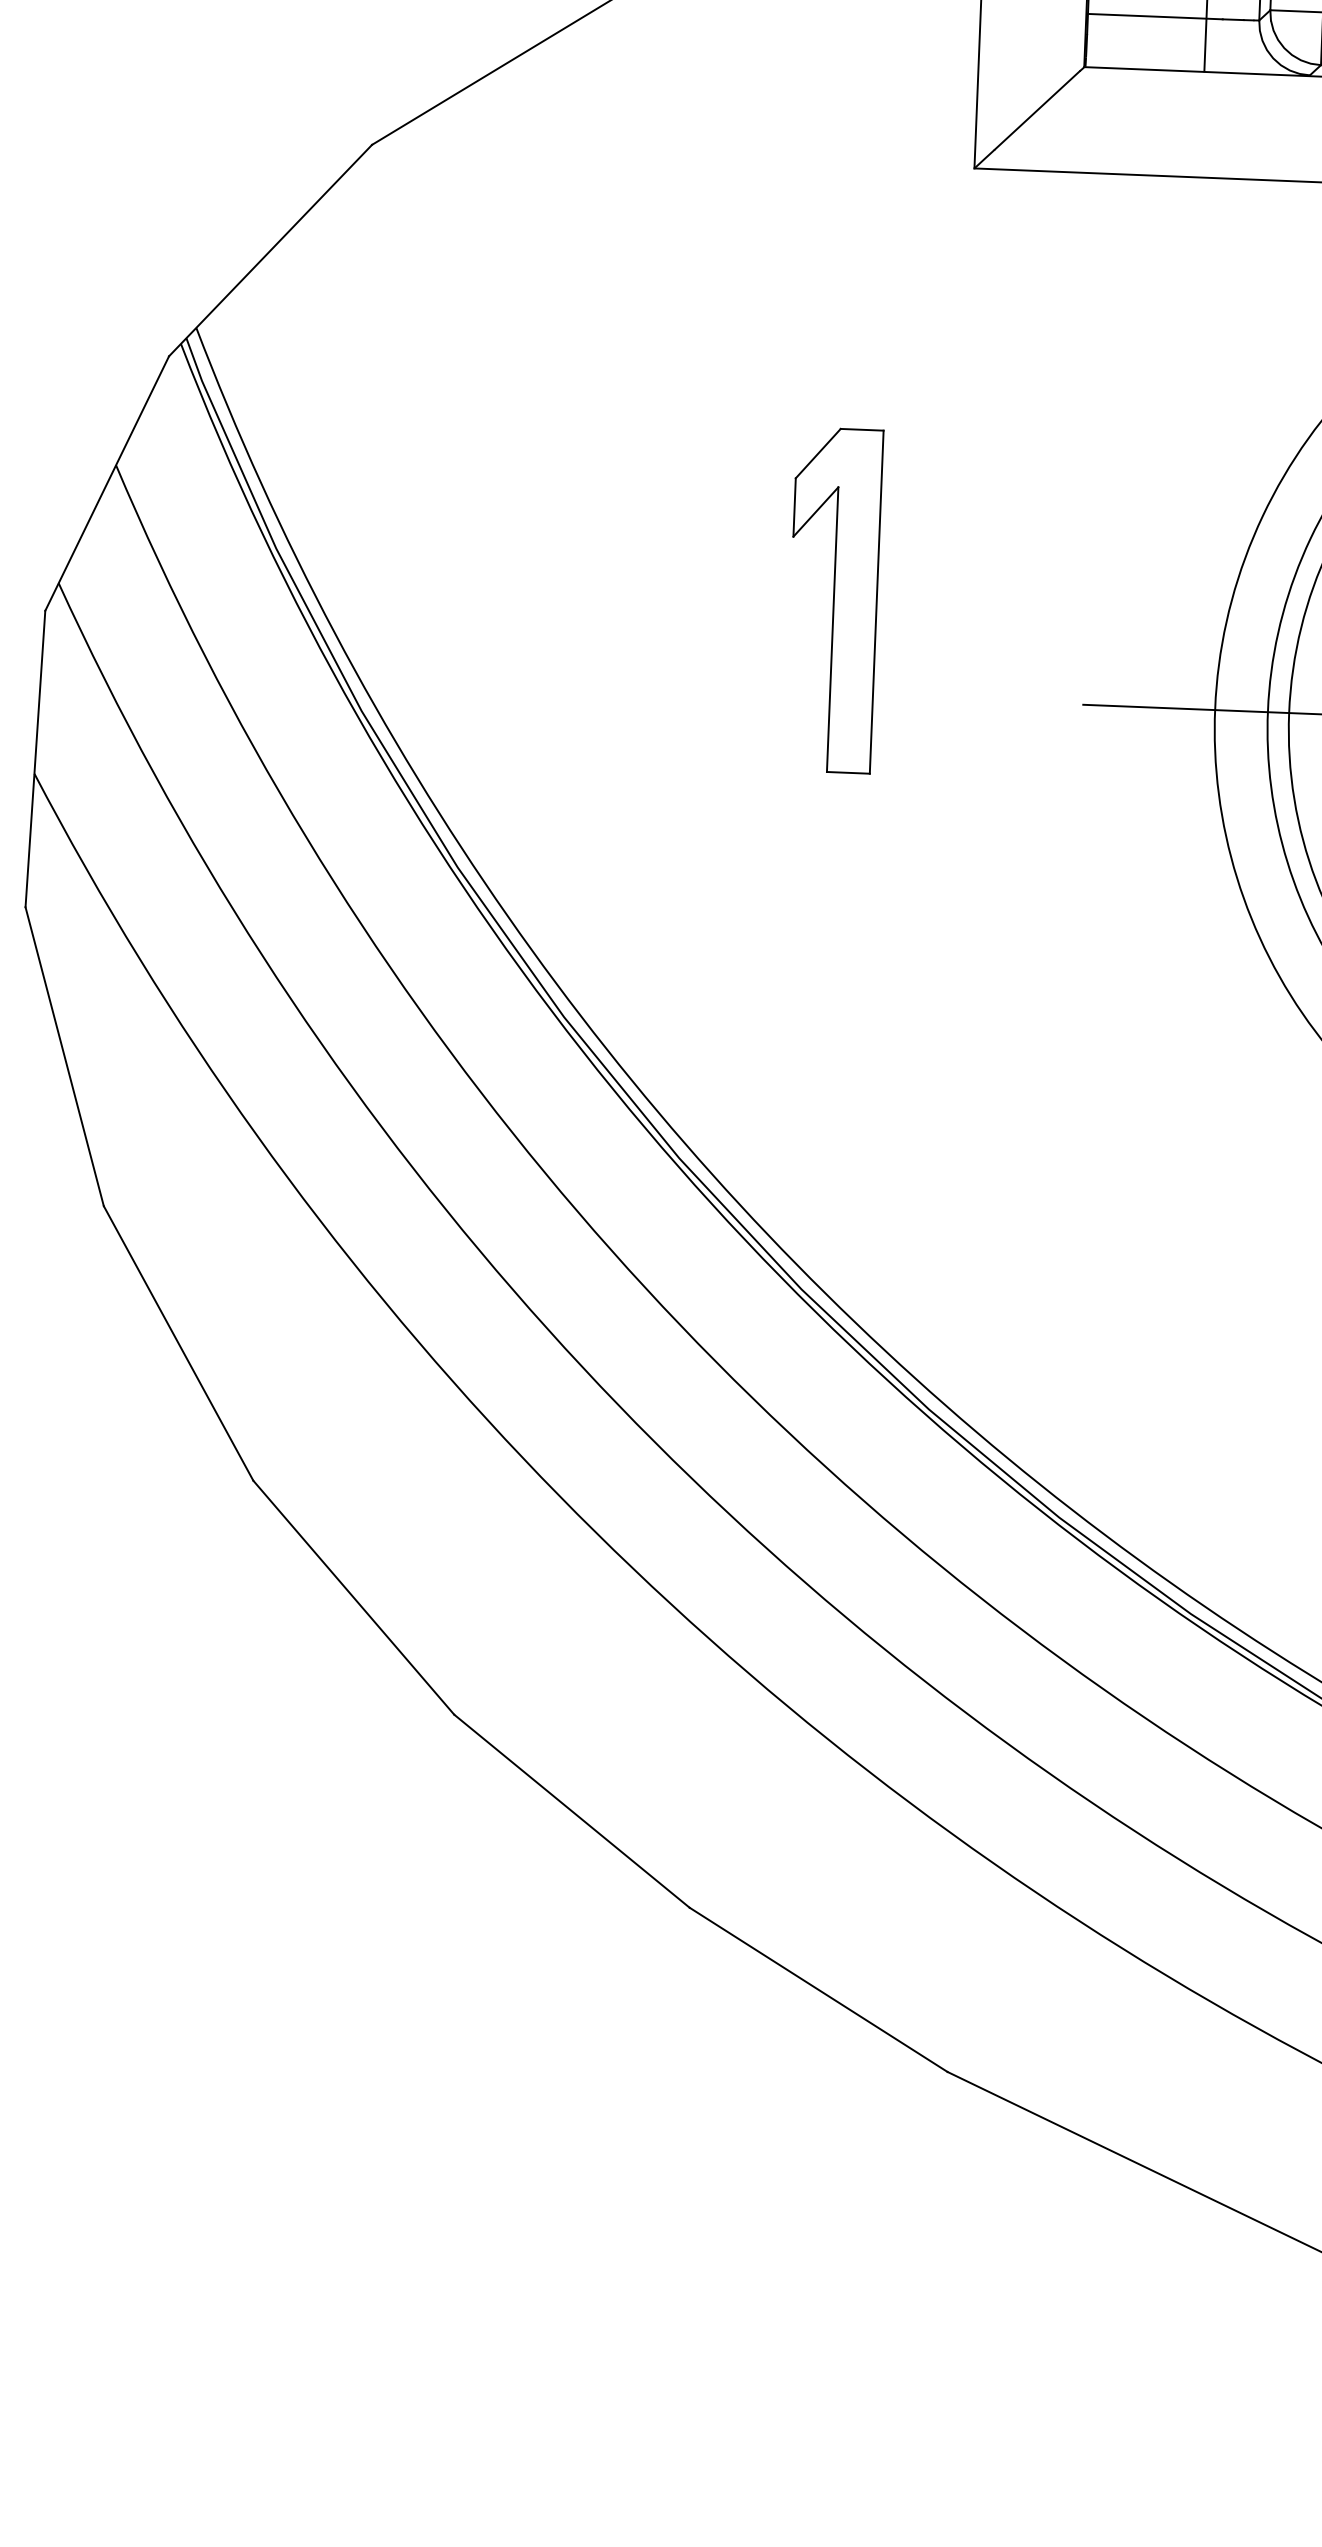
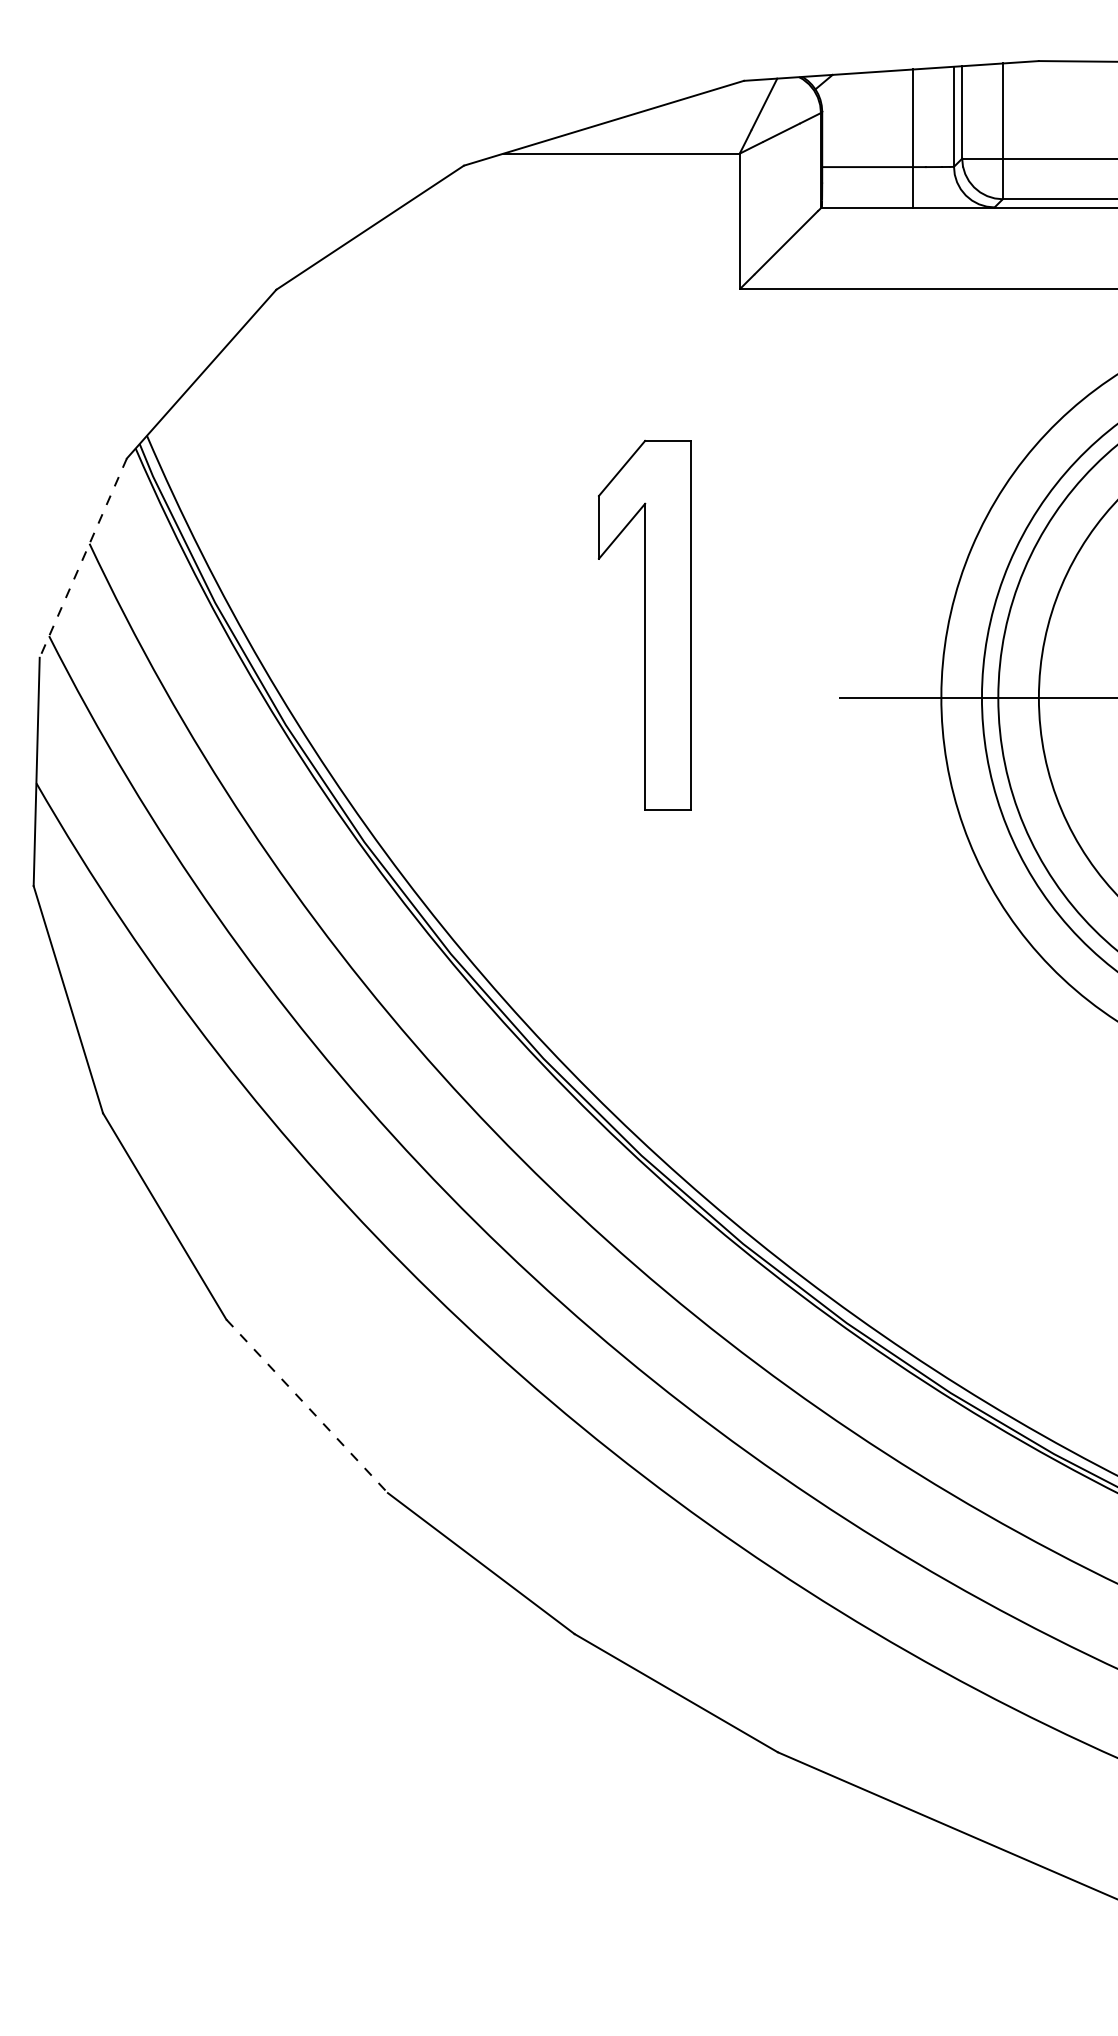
line: (107, 484) -> (83, 558), solid -> dashed
part: (833, 599) -> (644, 624), size x1.4
line: (354, 1597) -> (307, 1406), solid -> dashed

